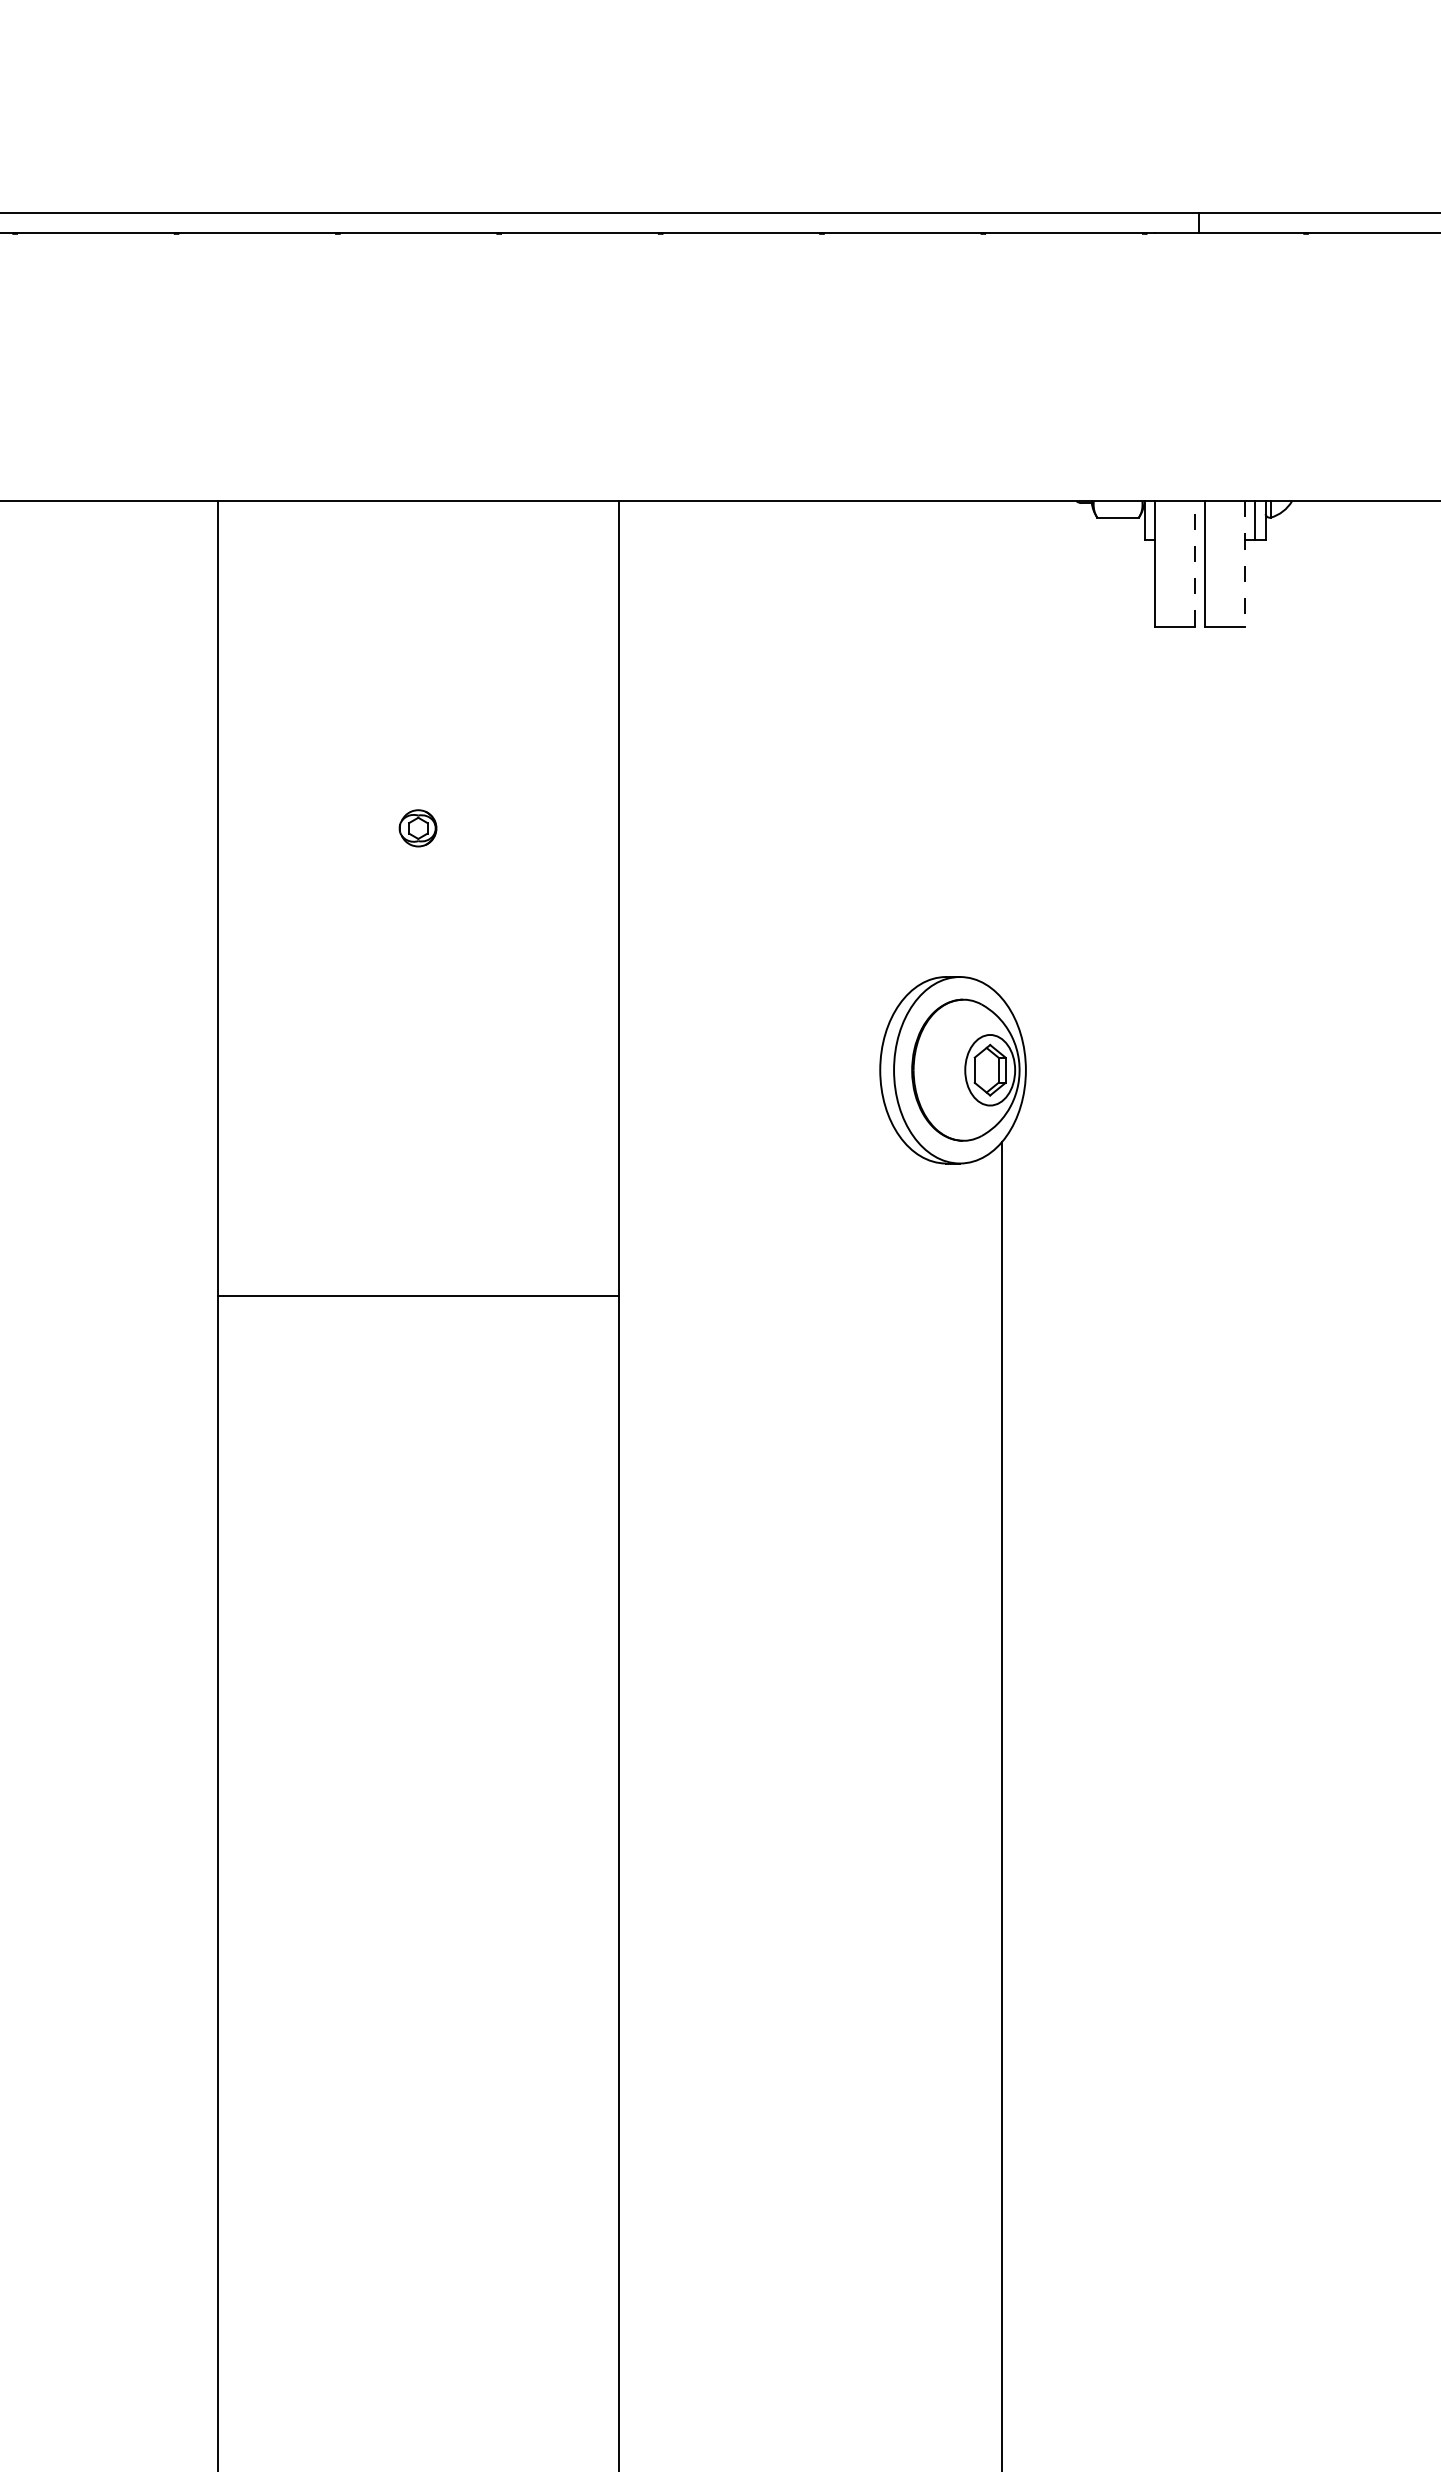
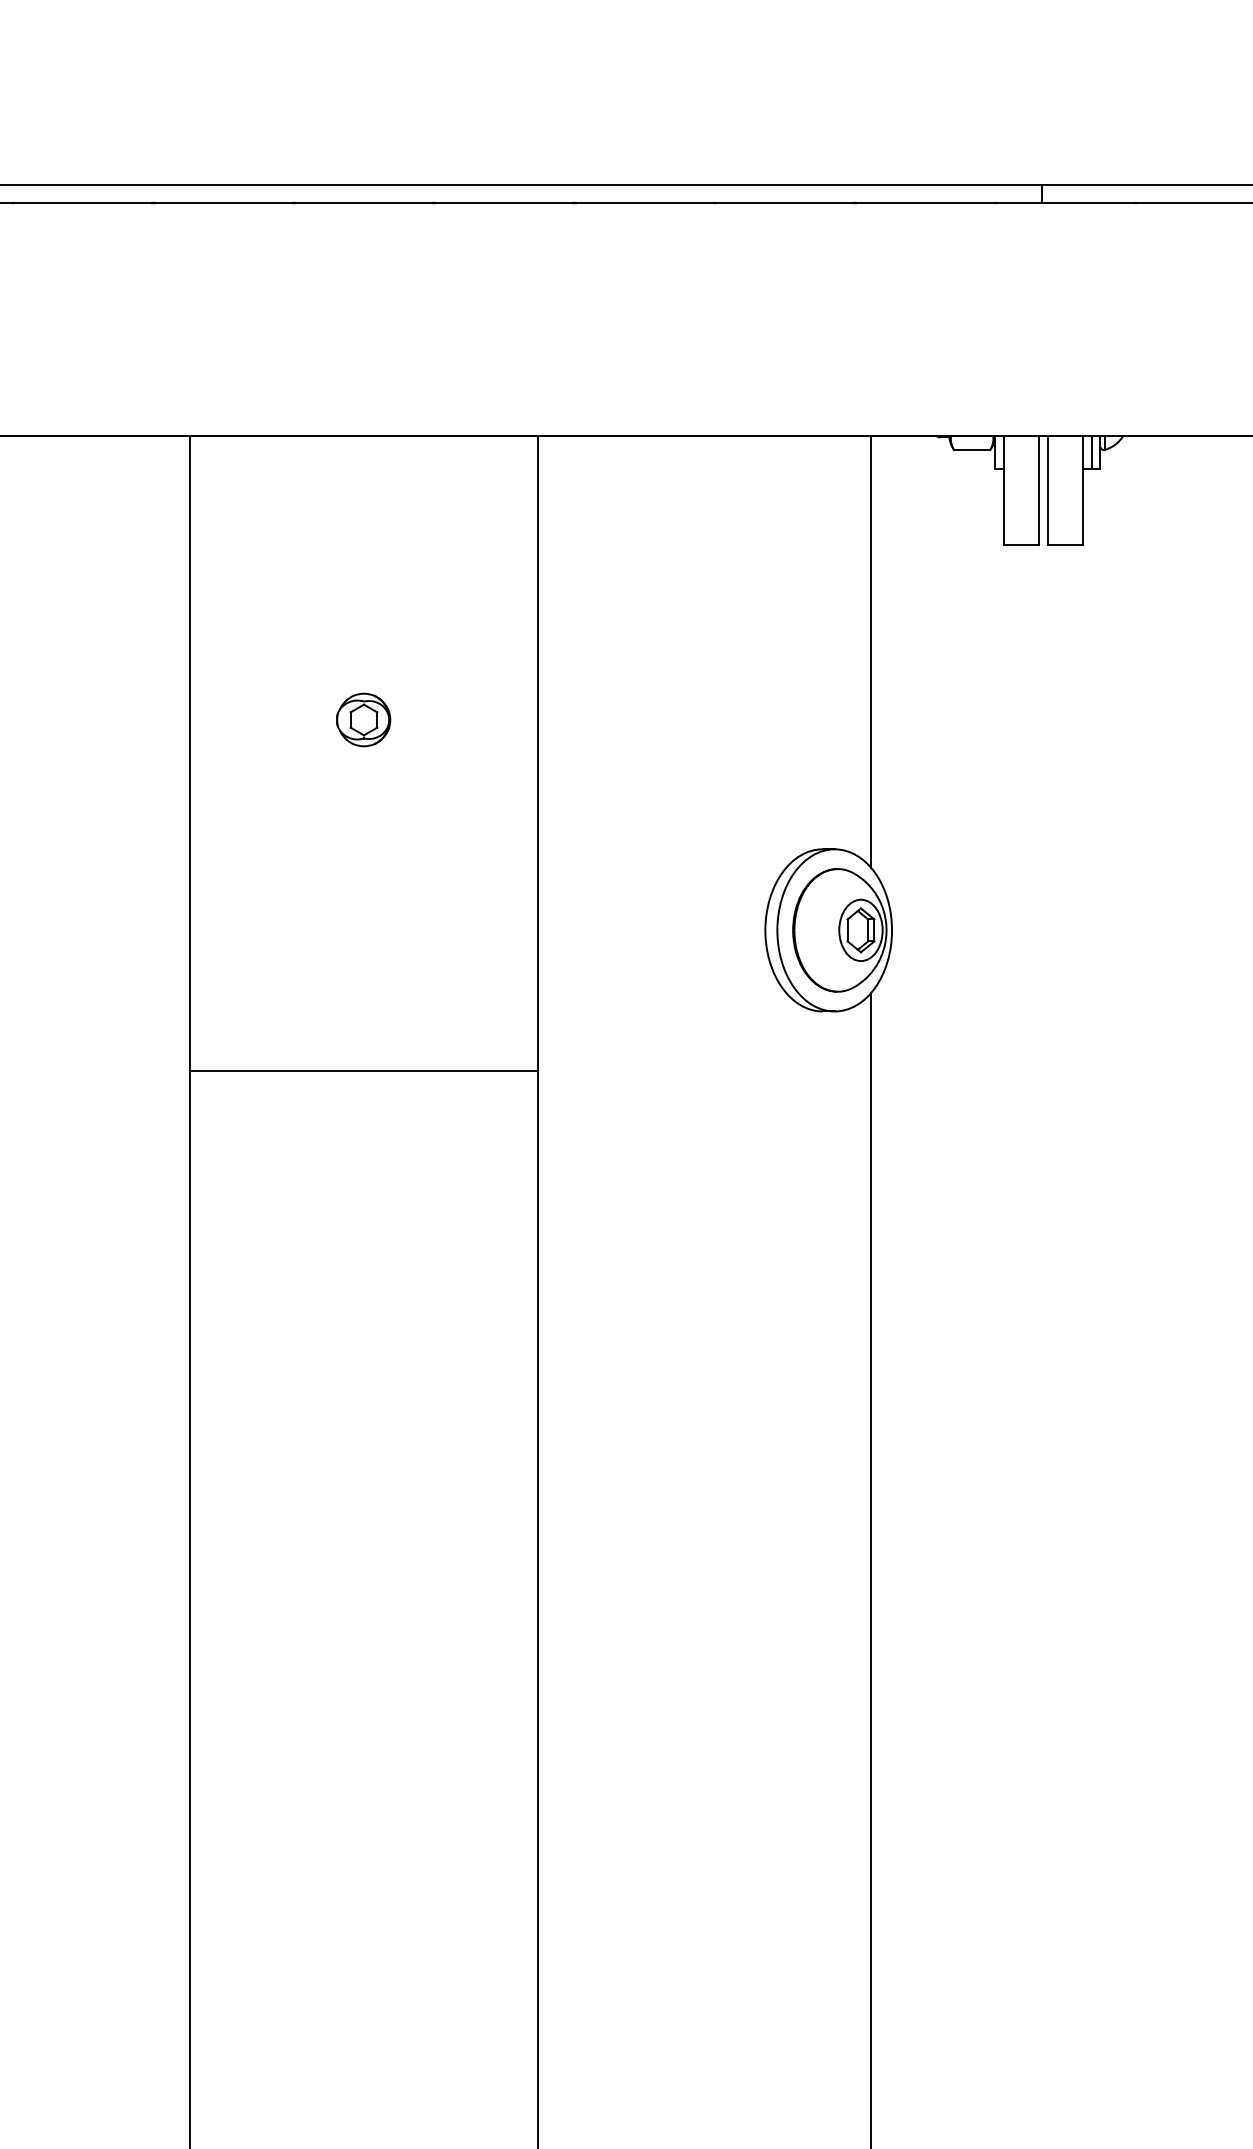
line: (1194, 563) -> (1038, 489), dashed -> solid
line: (1245, 563) -> (1082, 489), dashed -> solid
line: (1002, 749) -> (871, 651), added
part: (417, 828) -> (363, 720), size x1.67
line: (418, 1295) -> (363, 1070), moved

